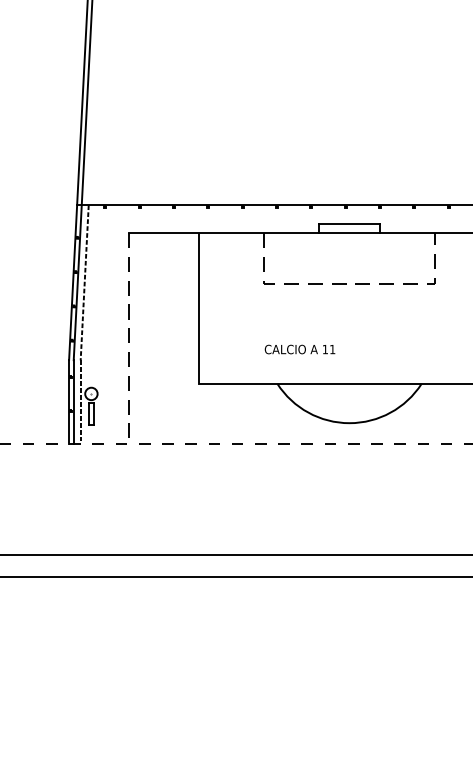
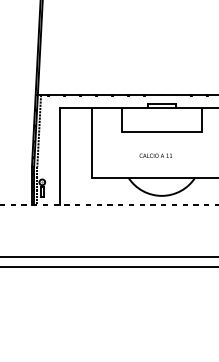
line: (348, 284) -> (161, 131), dashed -> solid
line: (128, 338) -> (59, 156), dashed -> solid
text: (299, 348) -> (155, 155), moved

